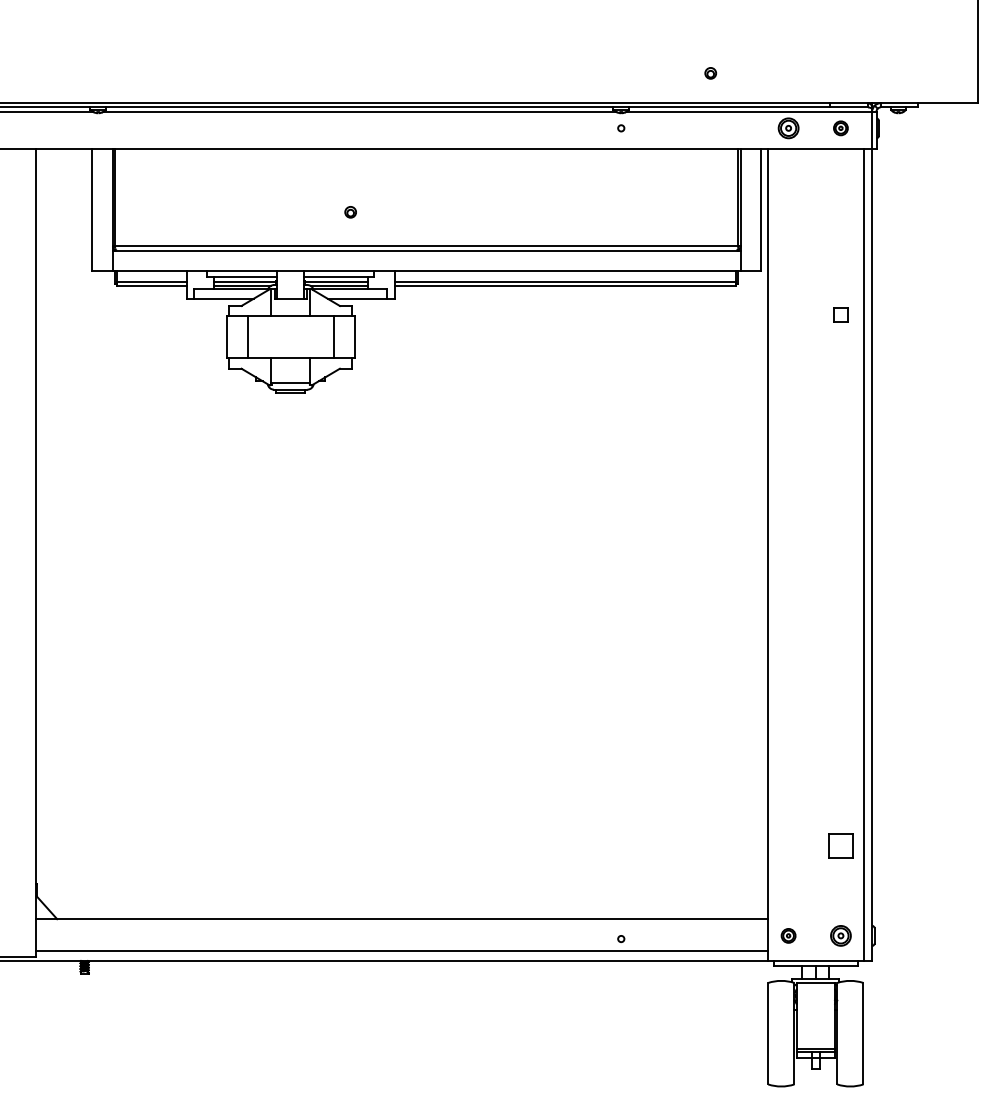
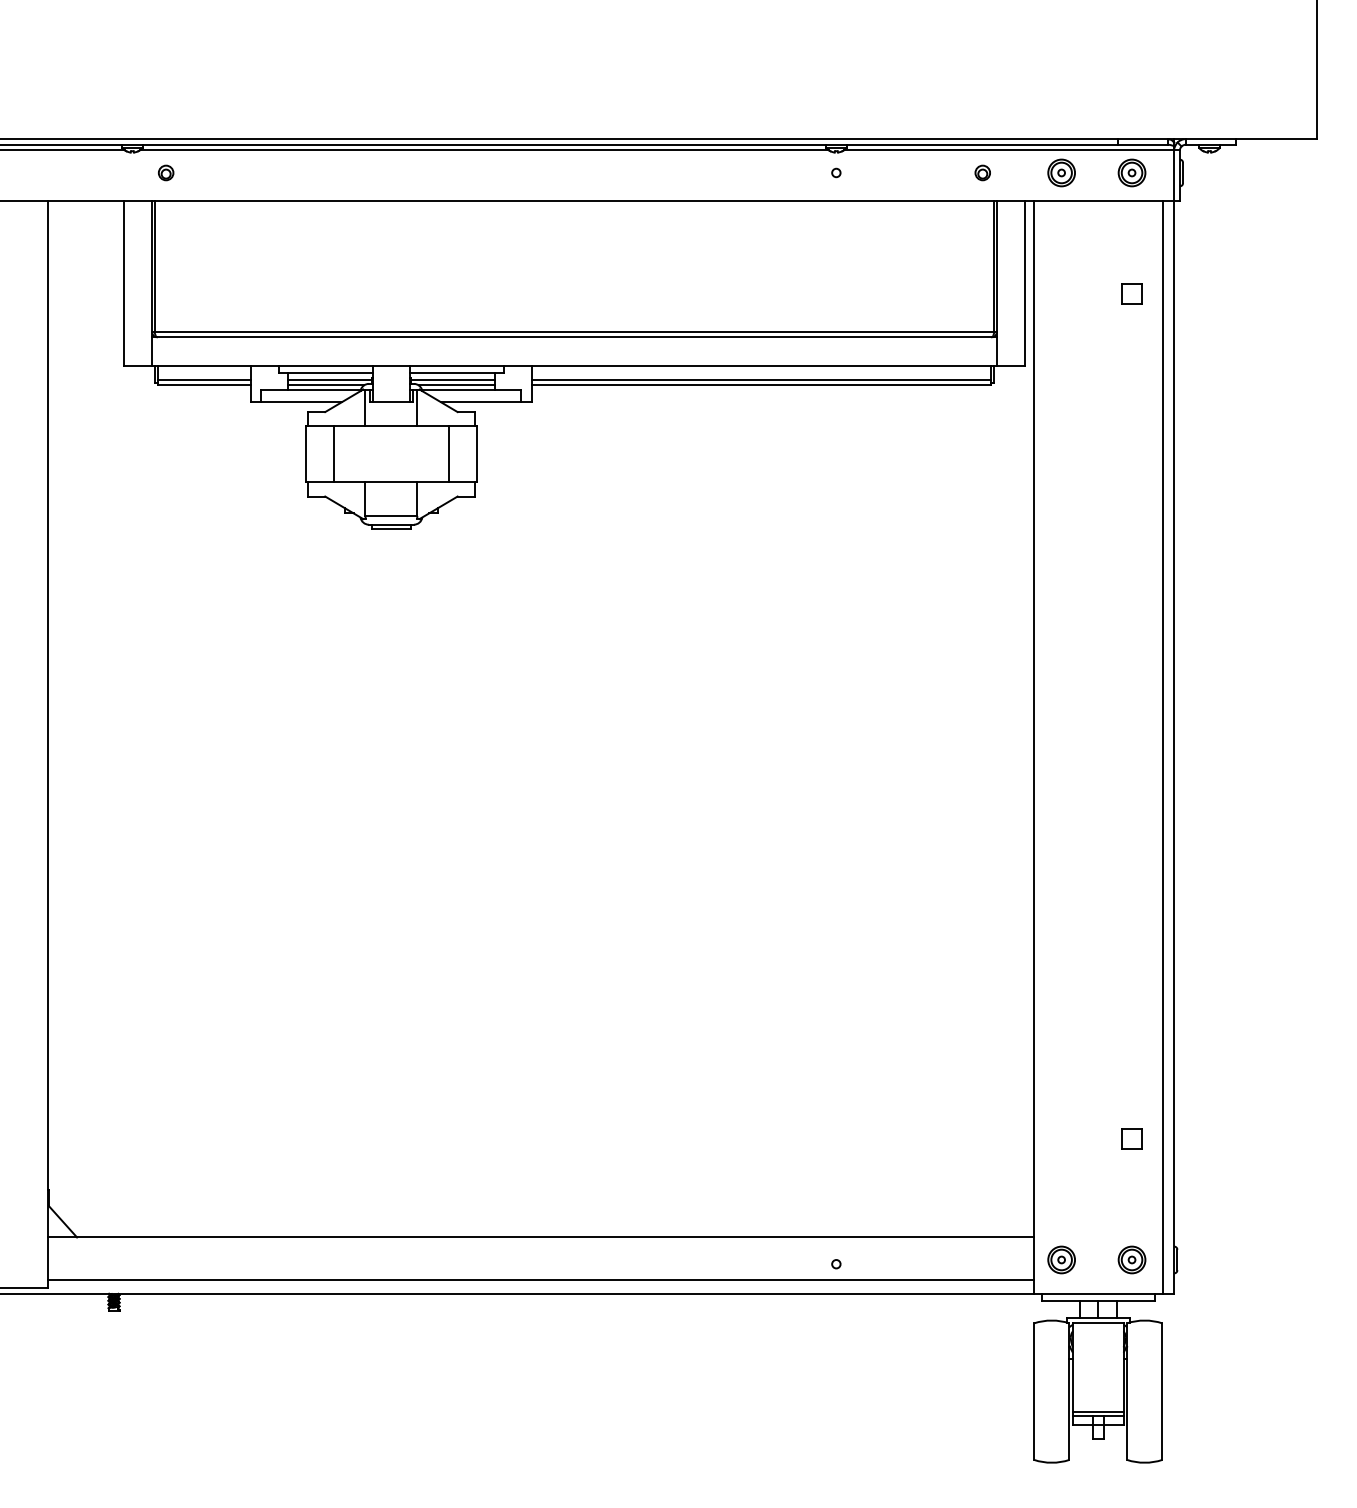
part: (710, 73) -> (982, 172), moved
part: (840, 128) -> (1131, 172), size x1.43
part: (350, 211) -> (166, 172), moved
part: (840, 314) -> (1131, 293), moved
part: (840, 845) -> (1131, 1138), size x0.62
part: (788, 935) -> (1061, 1259), size x1.43

